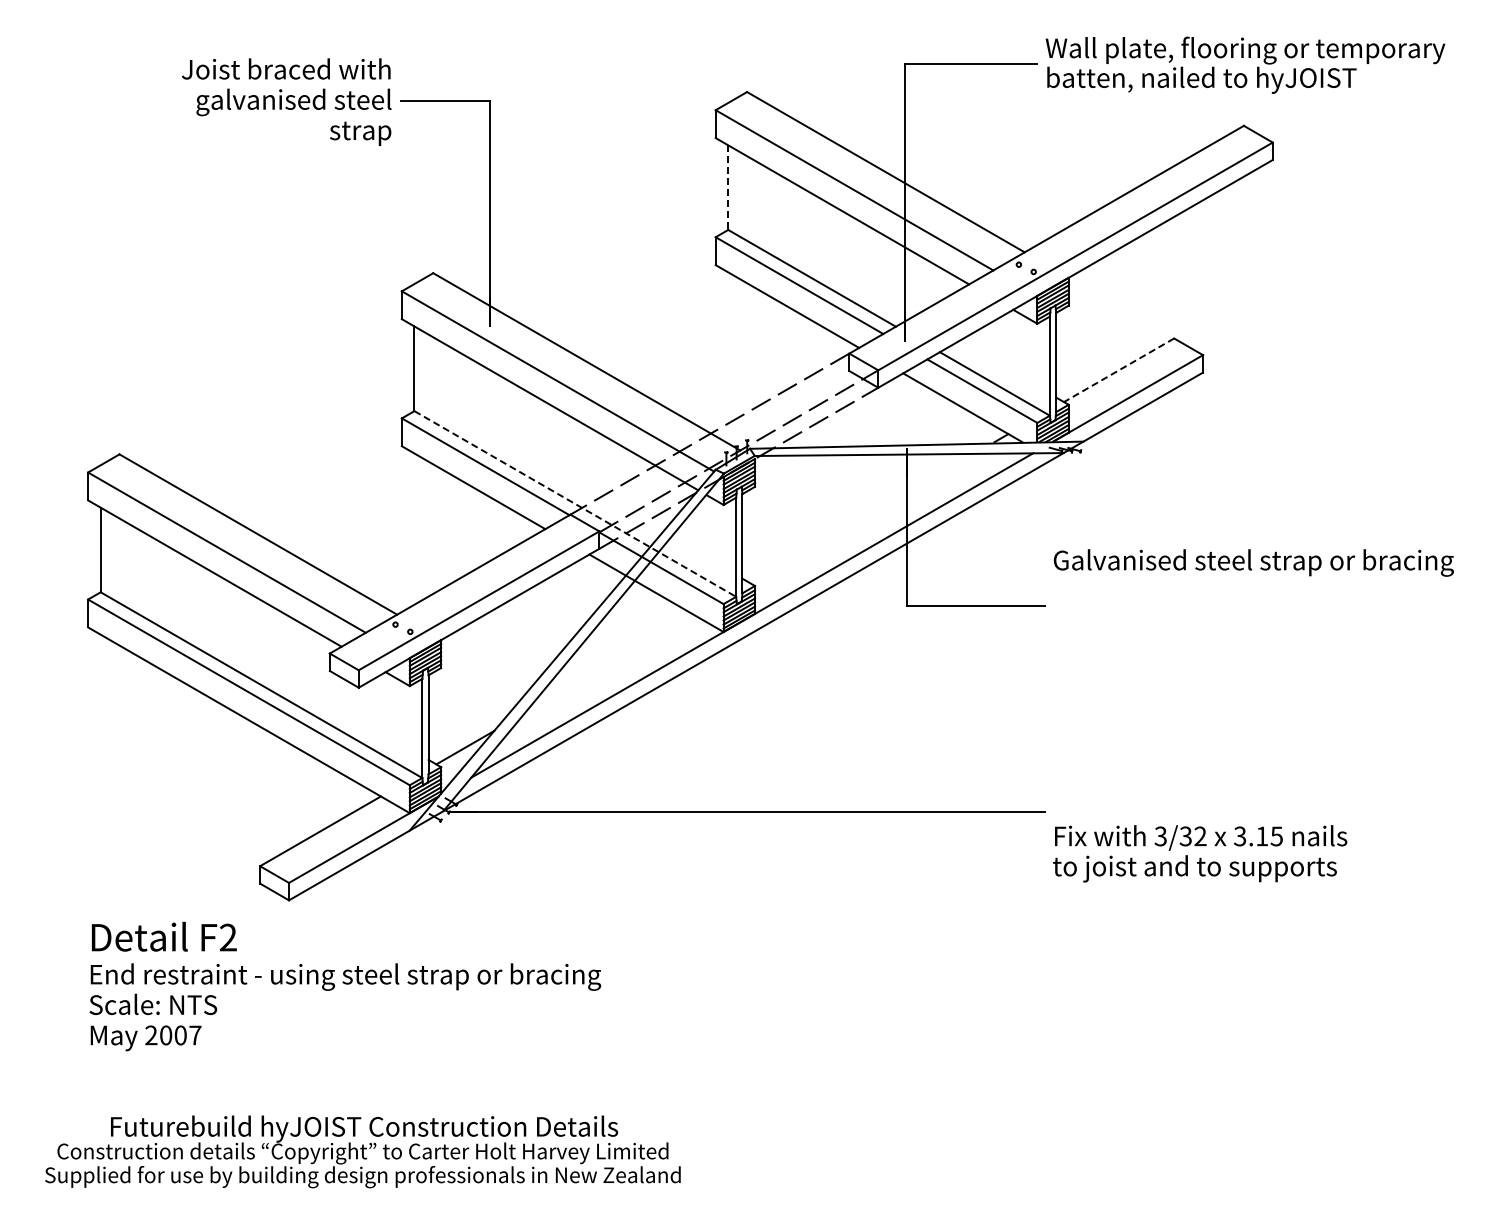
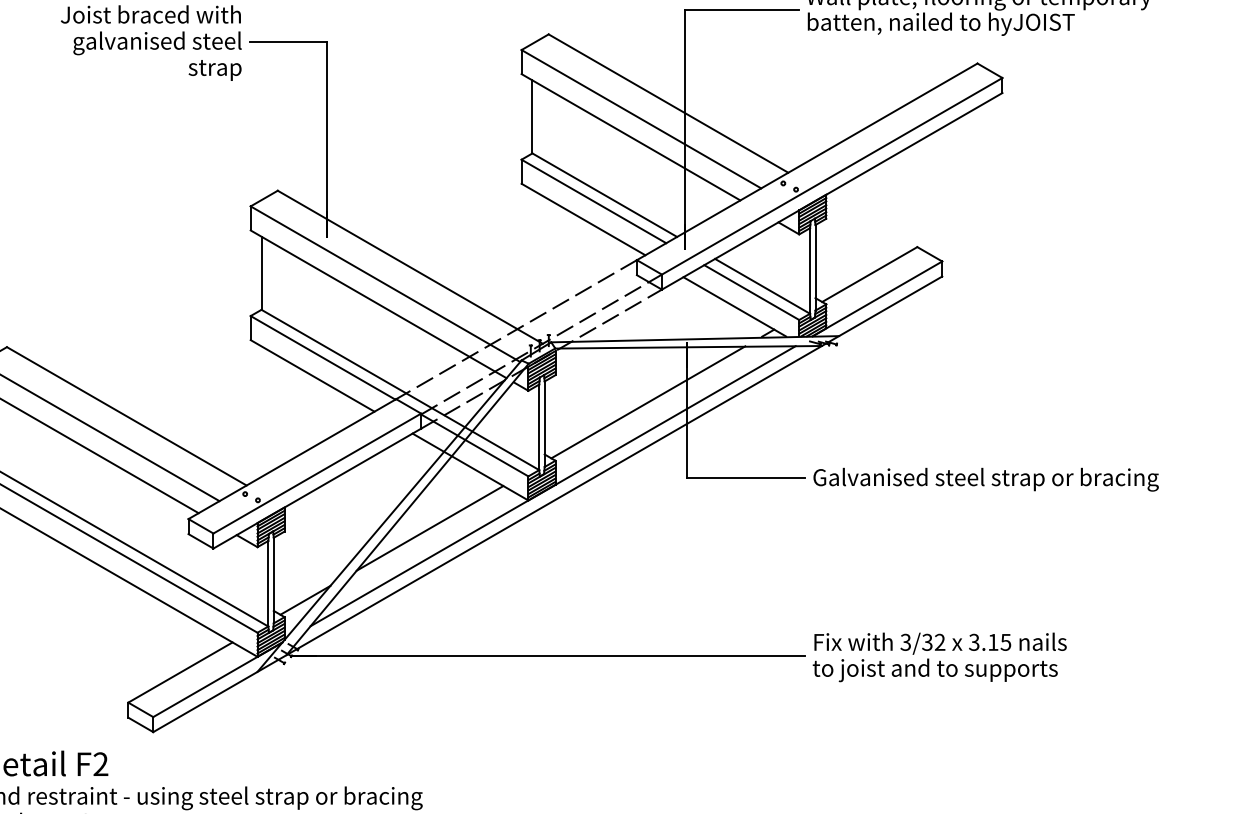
line: (728, 188) -> (532, 117), dashed -> solid
line: (1119, 370) -> (870, 274), dashed -> solid
line: (575, 504) -> (400, 390), dashed -> solid
line: (862, 518) -> (648, 402), added
text: (1253, 562) -> (985, 479), moved
line: (609, 664) -> (429, 528), added
text: (1200, 853) -> (940, 657), moved

